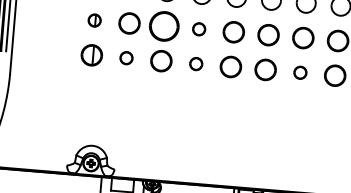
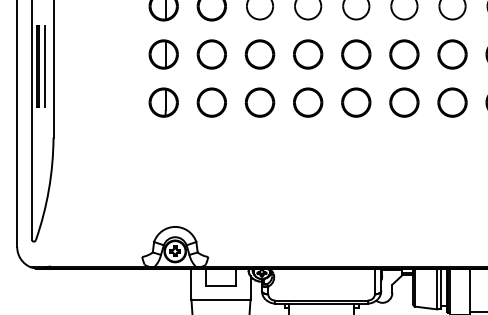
part: (94, 20) -> (163, 54), size x1.67
part: (163, 26) -> (259, 54), size x0.71
part: (199, 29) -> (308, 54), size x1.67
part: (126, 58) -> (211, 102), size x1.67
part: (196, 64) -> (308, 102), size x1.67
part: (300, 72) -> (452, 102), size x1.67

